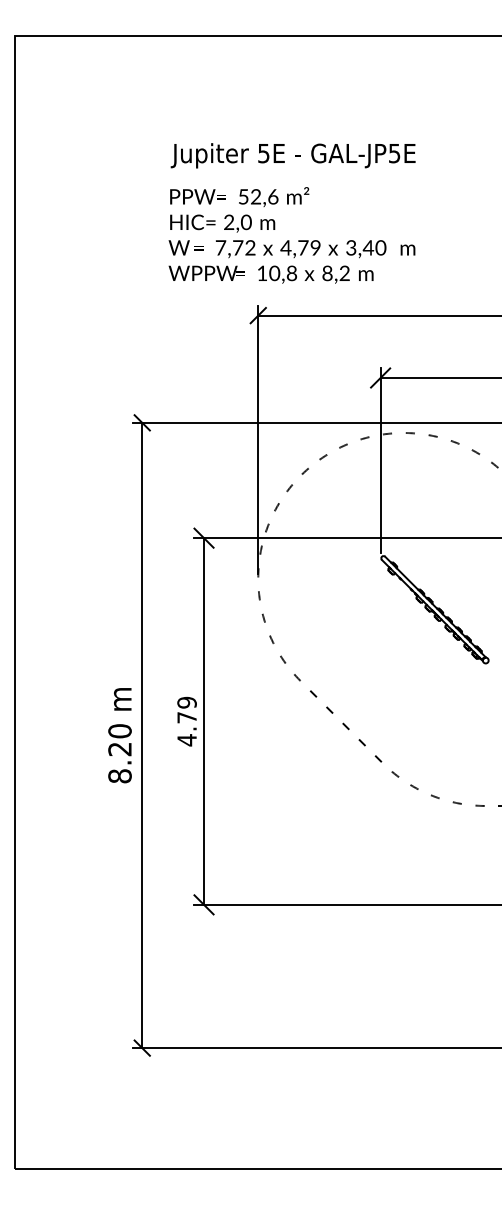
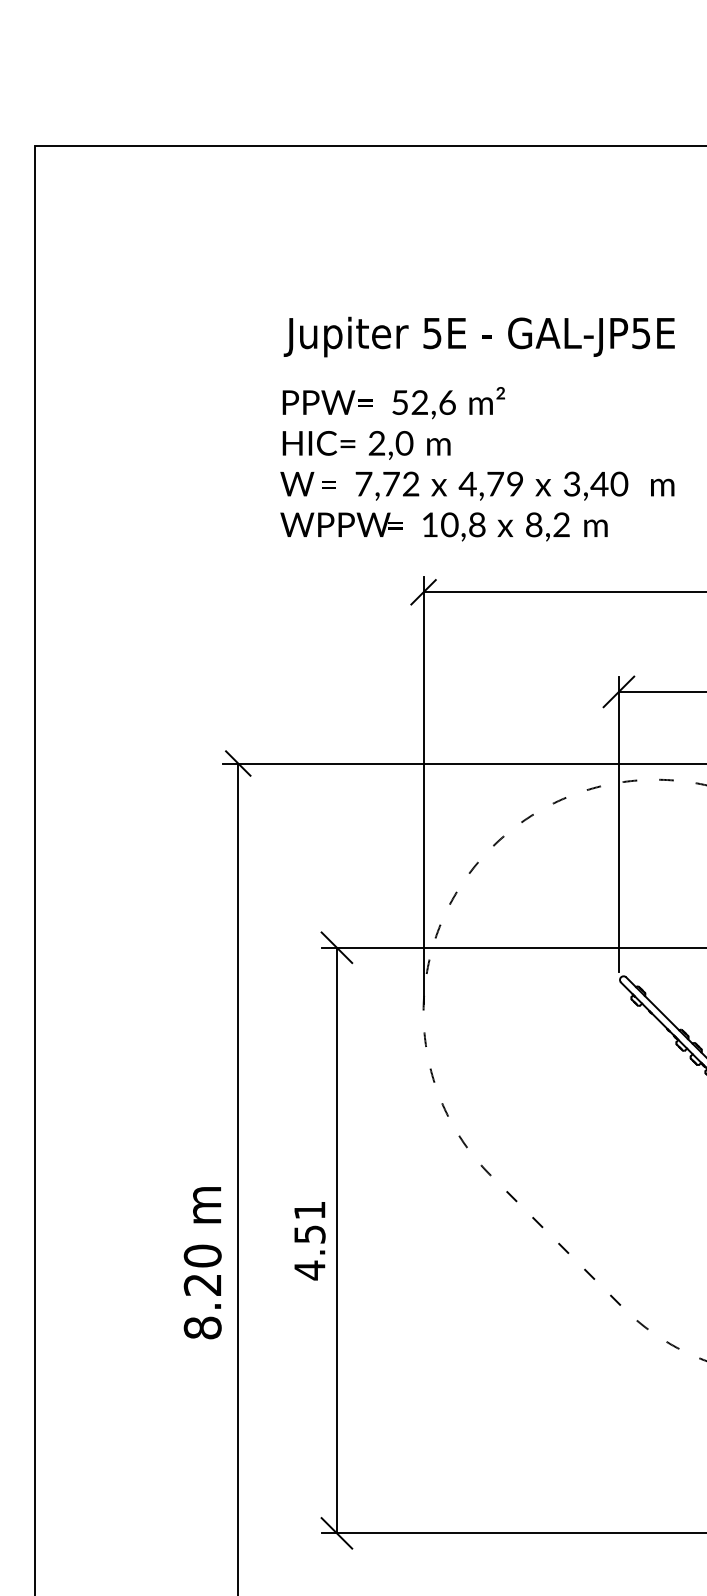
text: (186, 709) -> (308, 1221), 4.79 -> 4.51

